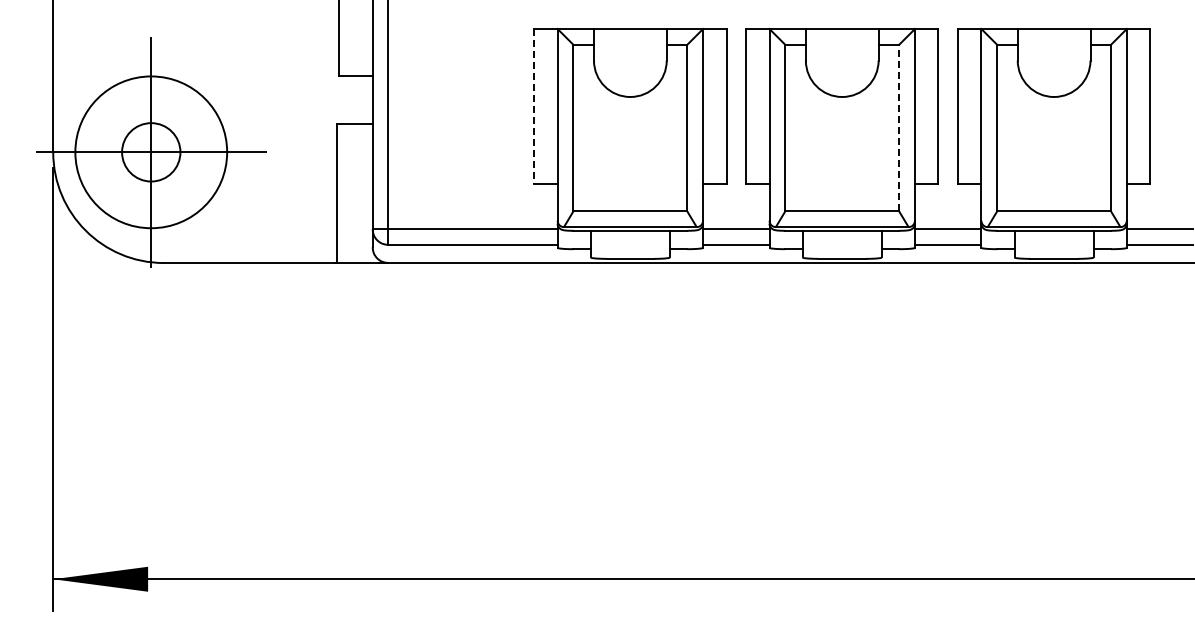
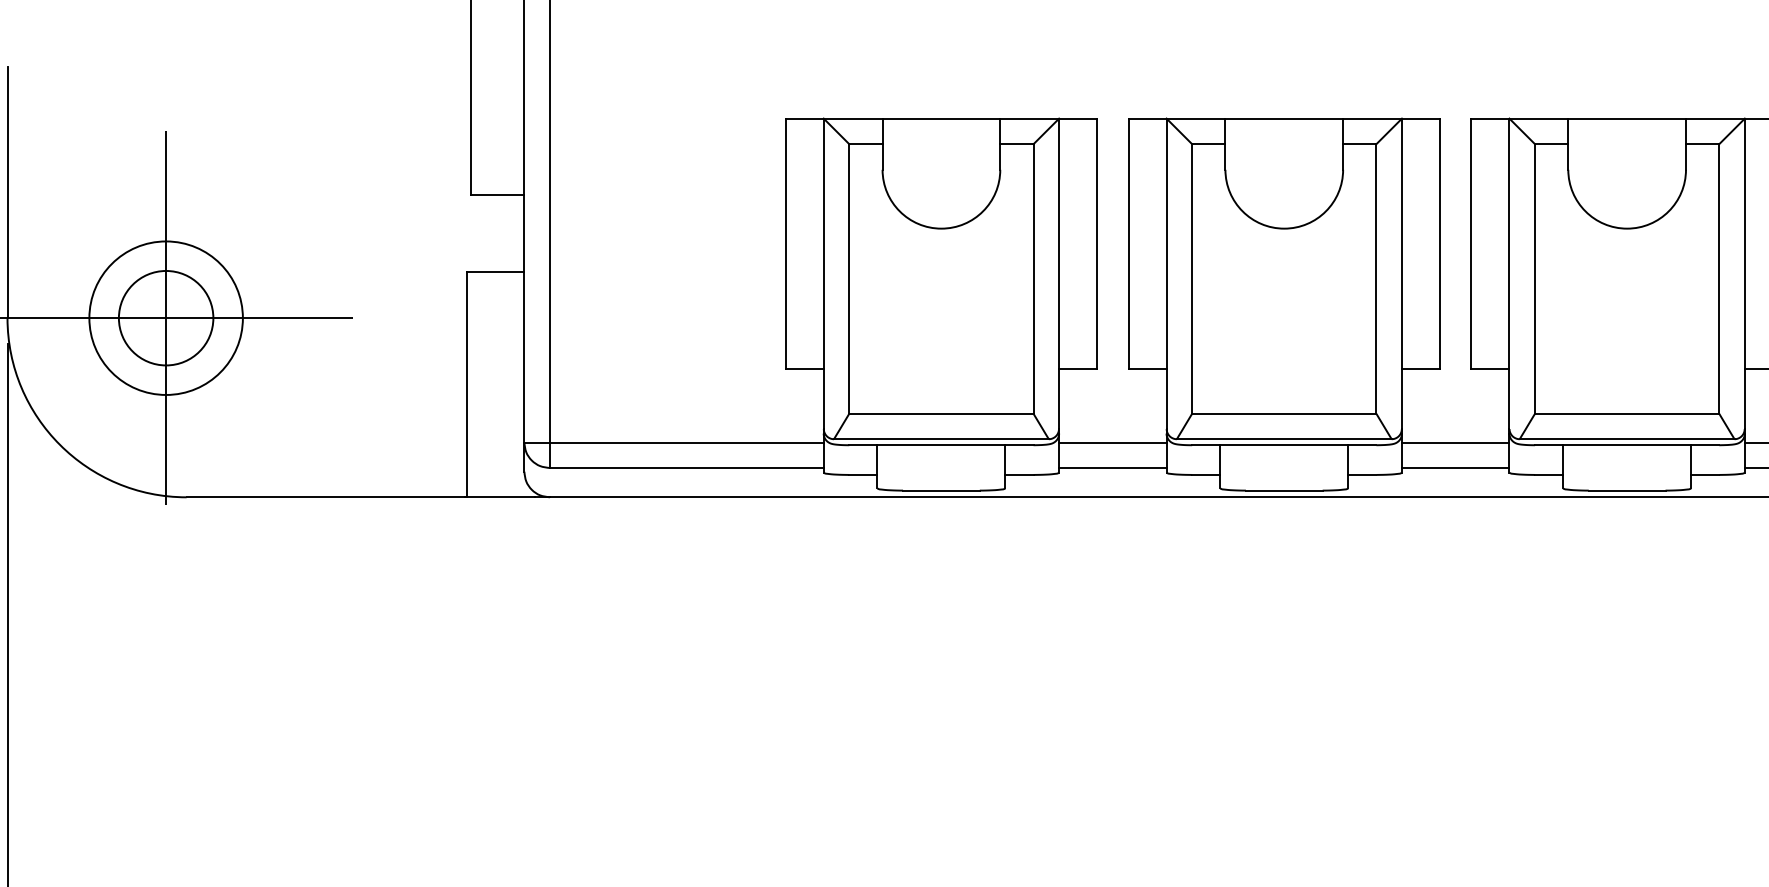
line: (534, 106) -> (786, 244), dashed -> solid
line: (899, 127) -> (1376, 278), dashed -> solid
circle: (150, 151) -> (164, 316), size x0.62

